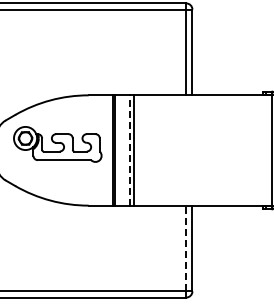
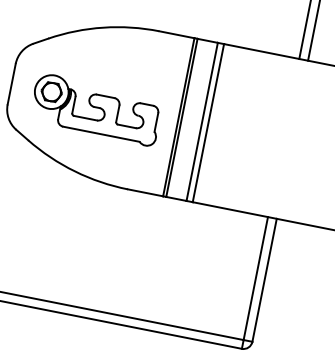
part: (57, 144) -> (95, 109), moved
line: (129, 150) -> (202, 121), dashed -> solid
line: (186, 248) -> (256, 278), dashed -> solid

